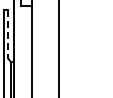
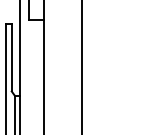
line: (8, 34) -> (12, 58), dashed -> solid

